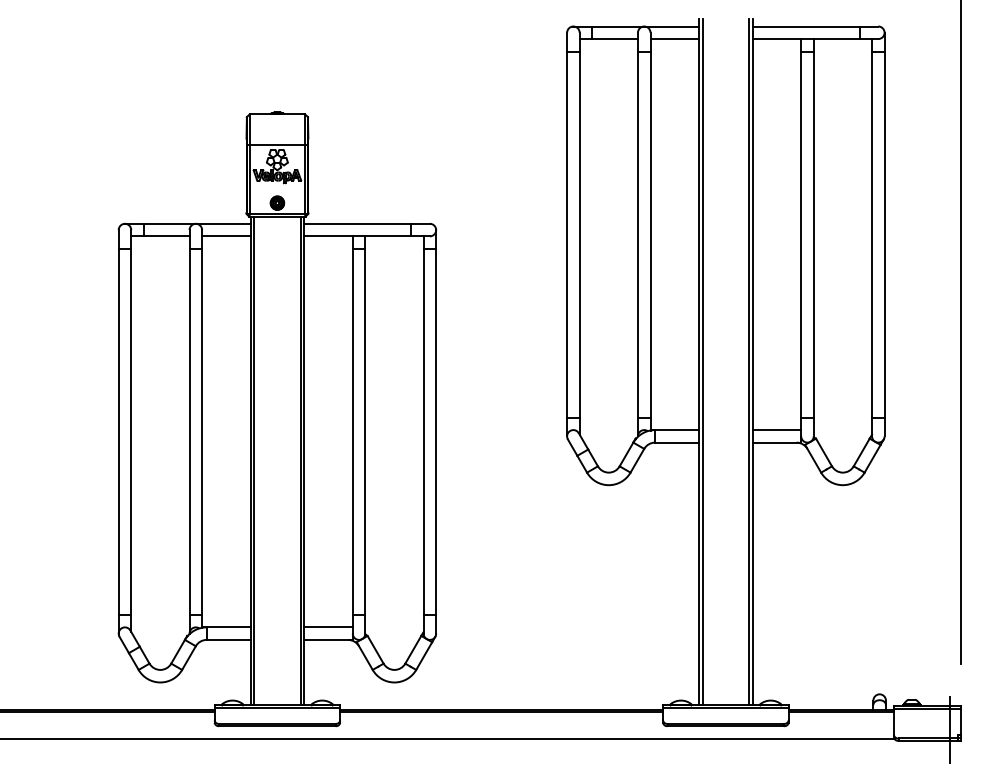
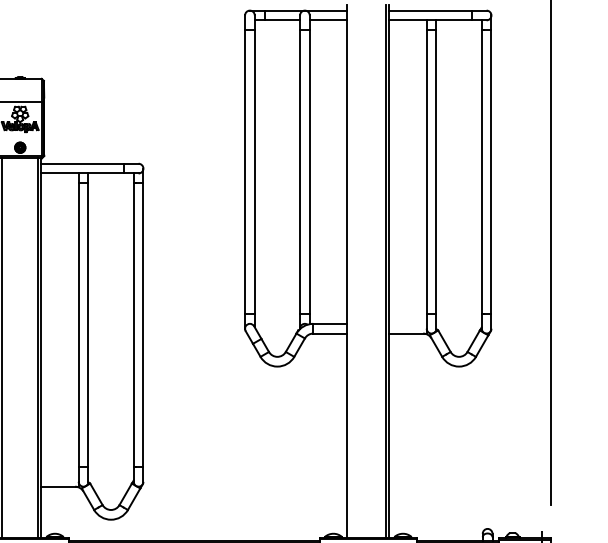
line: (702, 362) -> (350, 271), removed
line: (776, 430) -> (407, 324), removed
line: (328, 627) -> (59, 477), removed

